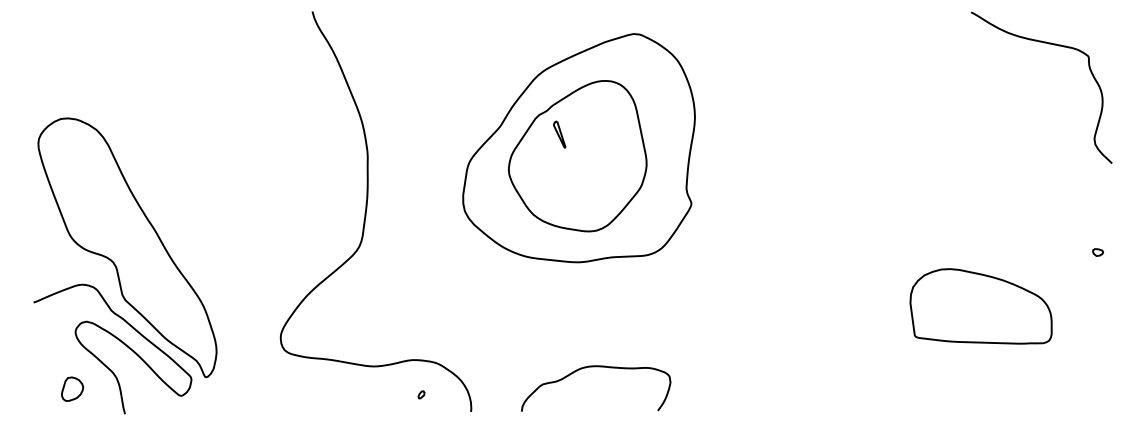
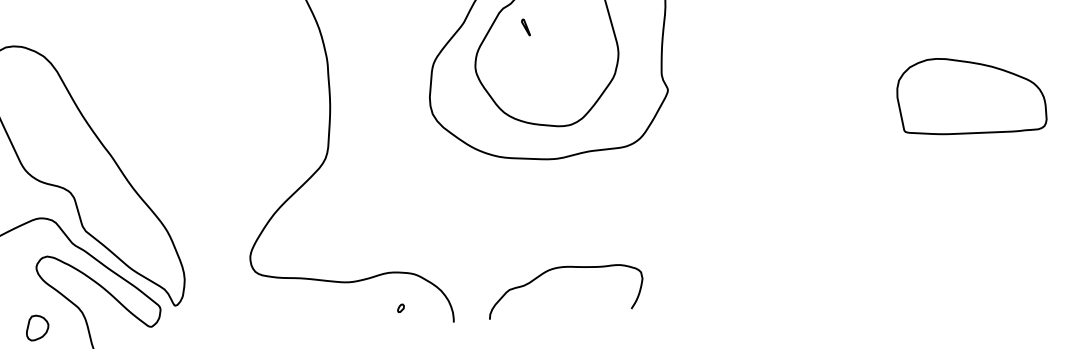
part: (559, 134) -> (525, 27), size x0.6
part: (980, 306) -> (970, 95), moved
curve: (596, 367) -> (564, 268), moved

